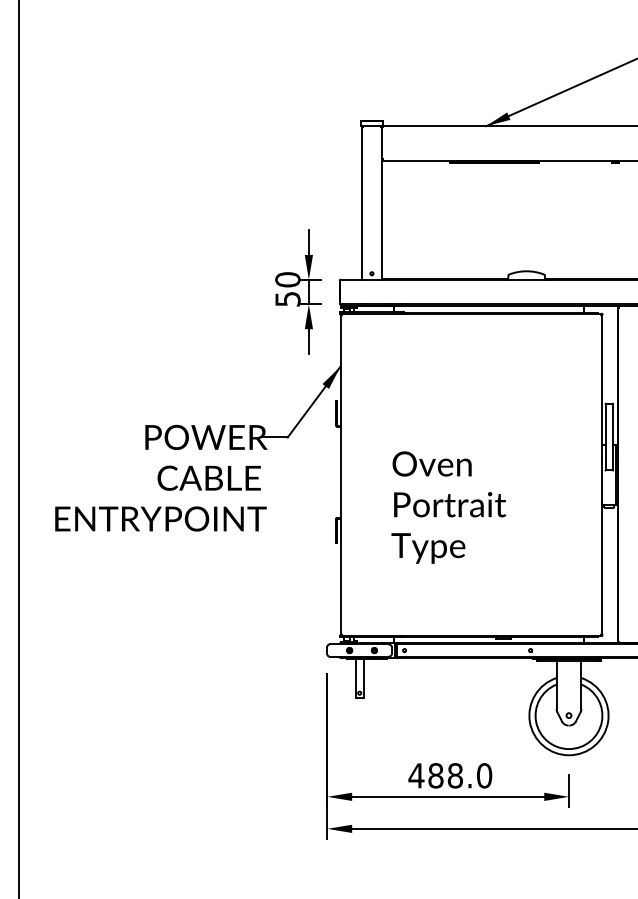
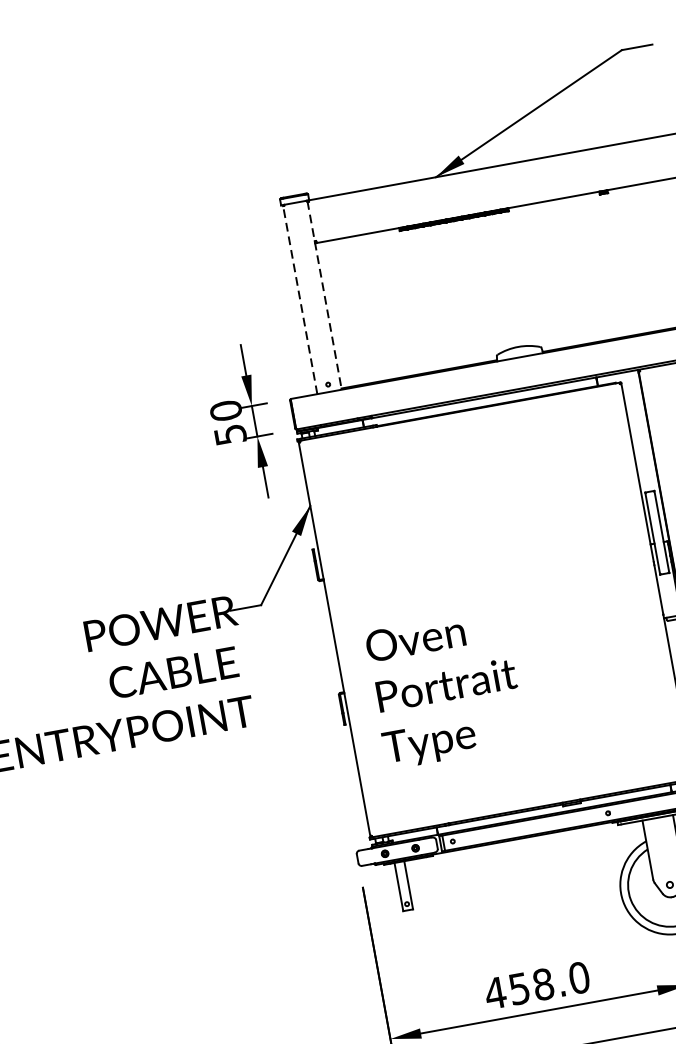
line: (362, 202) -> (300, 298), solid -> dashed
line: (381, 203) -> (324, 295), solid -> dashed
text: (448, 507) -> (445, 688), moved
text: (435, 775) -> (518, 988), 488.0 -> 458.0

